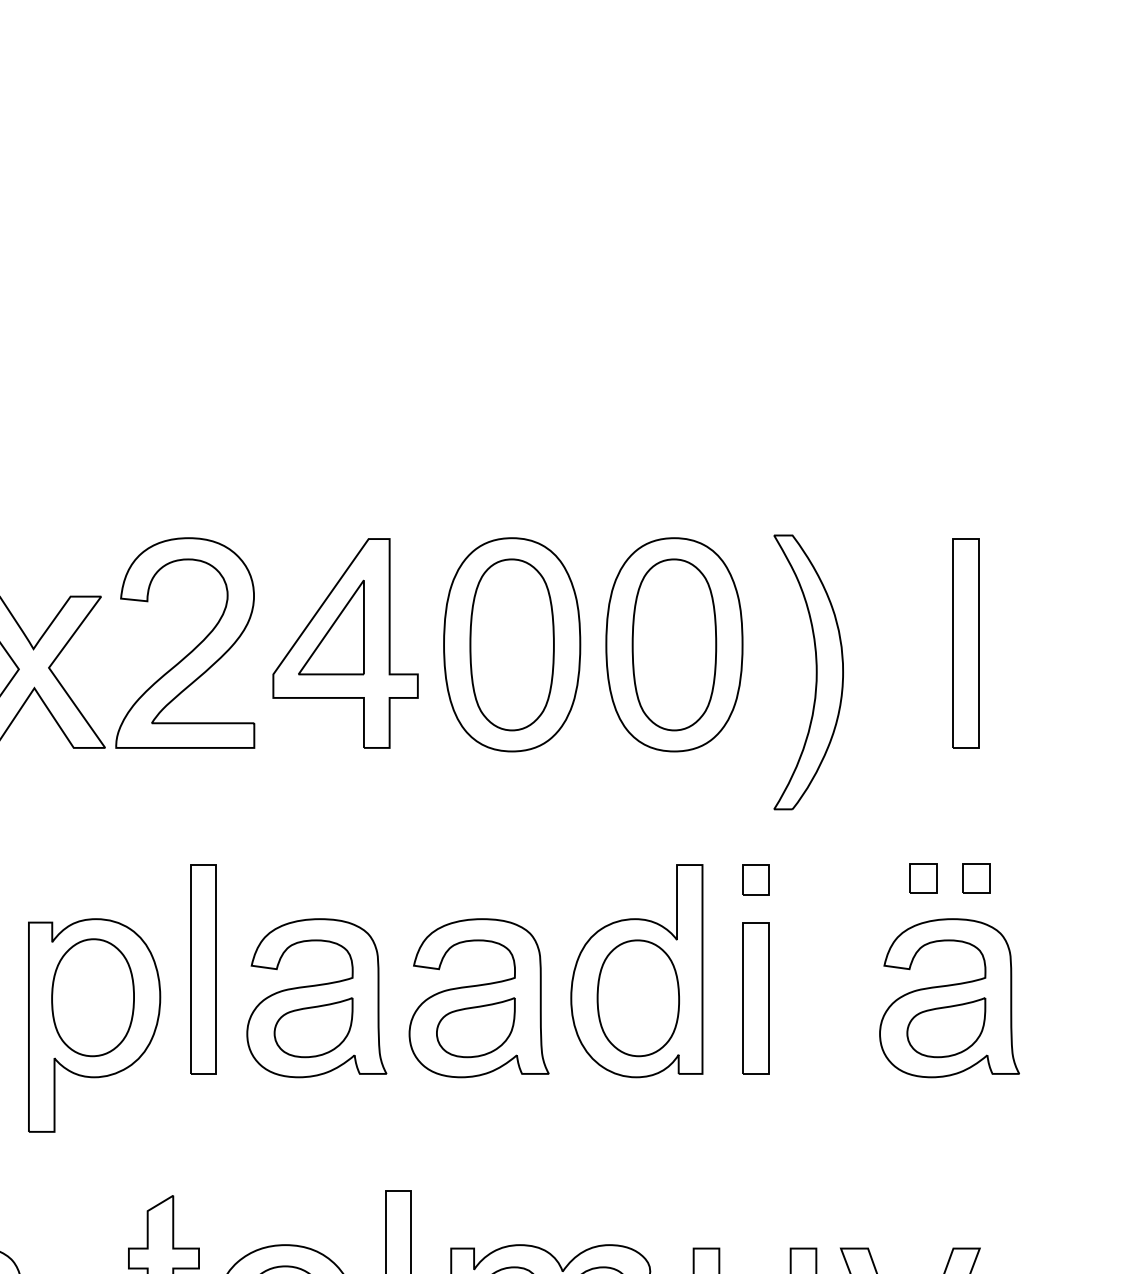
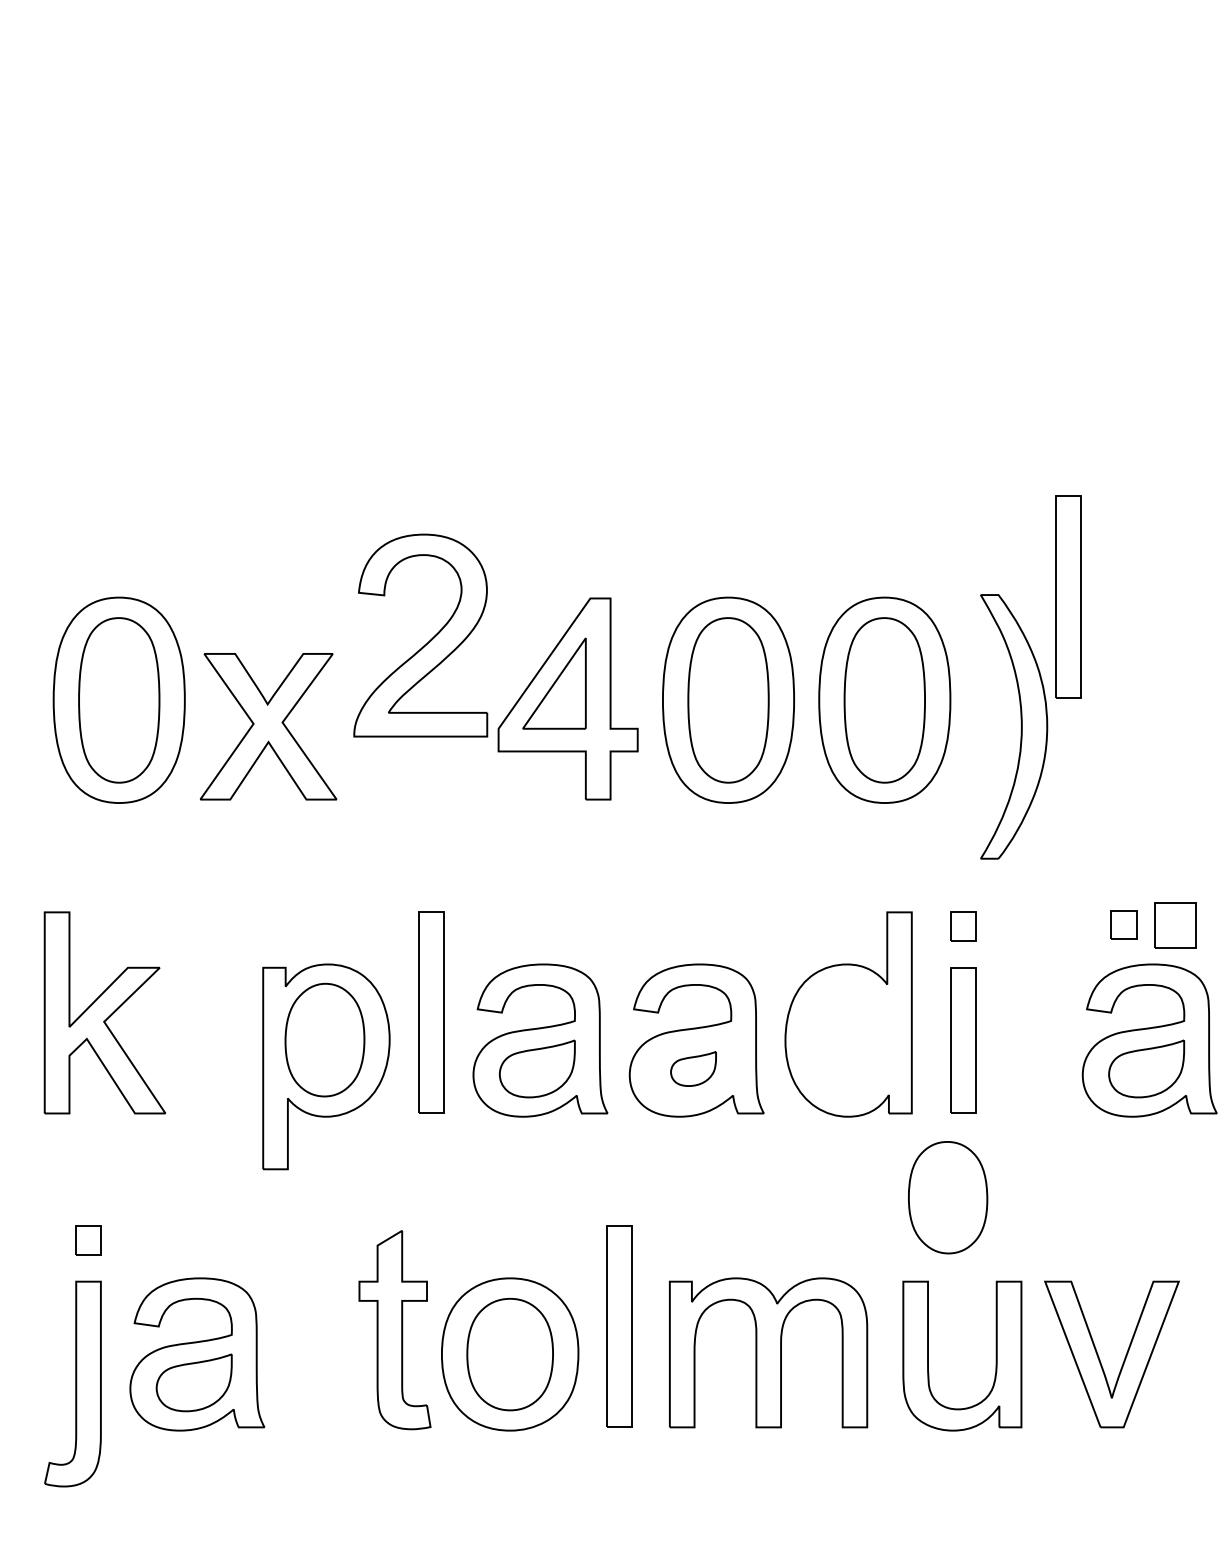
part: (965, 642) -> (1068, 596), moved
part: (189, 652) -> (424, 644), moved
part: (976, 877) -> (1175, 924), size x1.6
part: (638, 998) -> (948, 1197), moved
part: (475, 1027) -> (693, 1068), size x0.6

